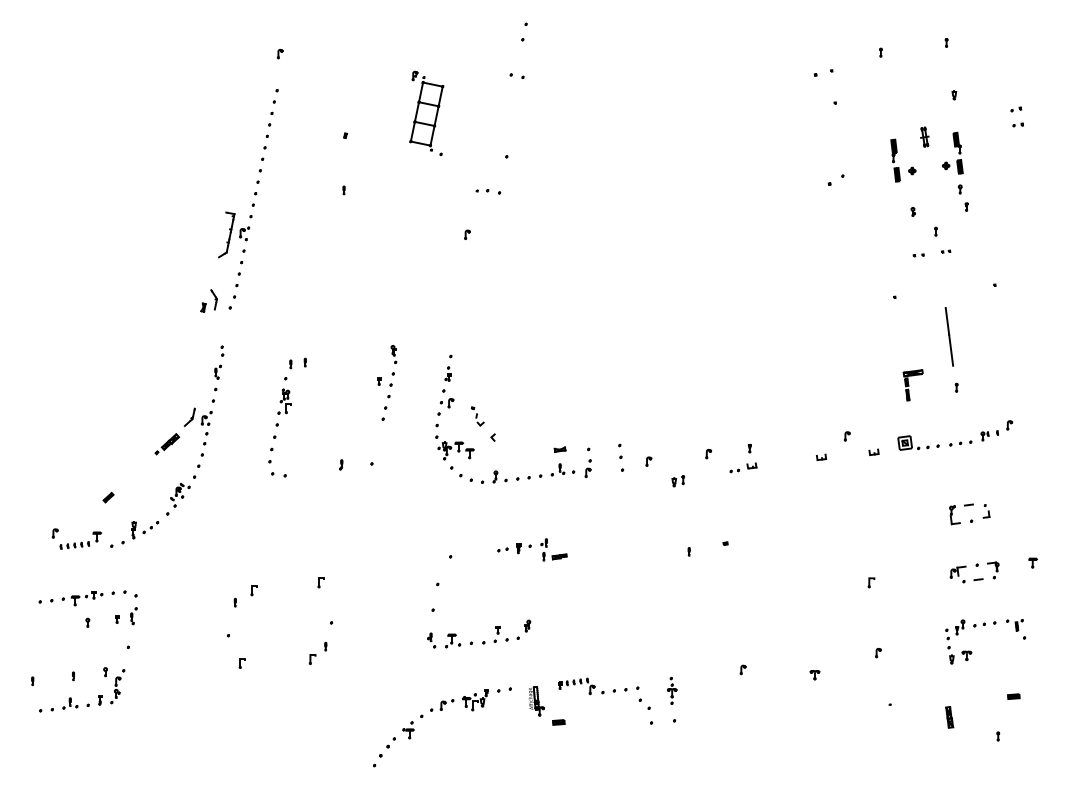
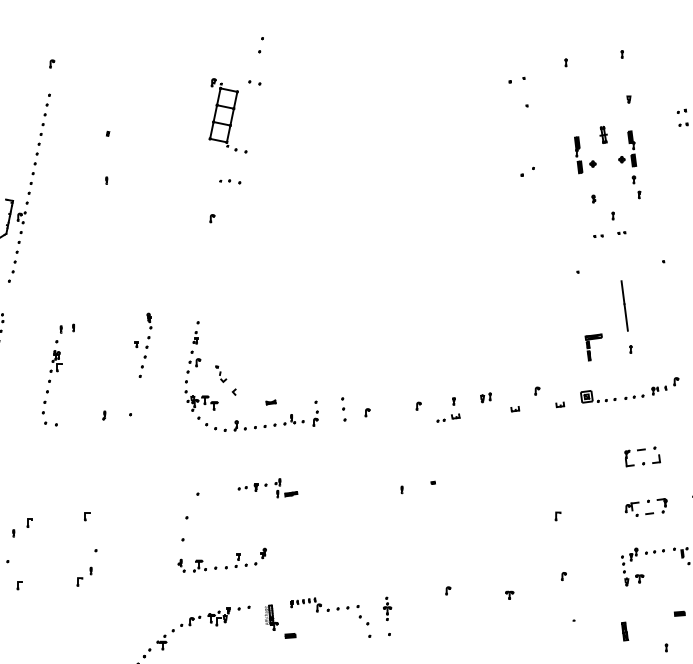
part: (426, 112) -> (223, 114), moved
part: (559, 449) -> (270, 402), moved
part: (678, 481) -> (486, 398), moved
part: (986, 511) -> (656, 455), size x1.43

